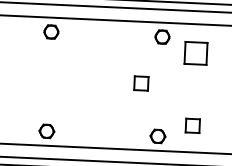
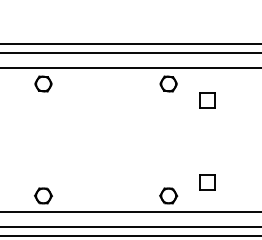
part: (196, 53) -> (207, 100), size x0.62
part: (141, 83) -> (147, 137), removed

